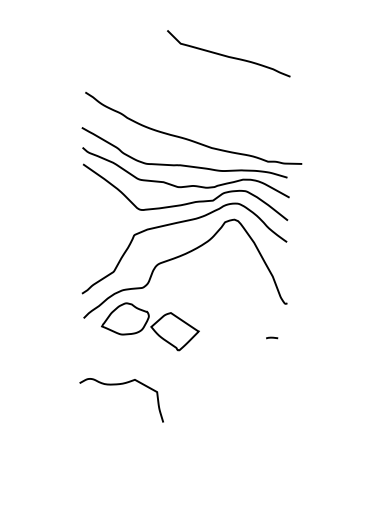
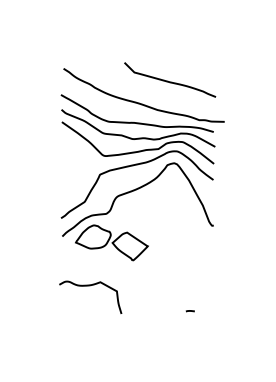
curve: (229, 55) -> (170, 81), moved
line: (270, 338) -> (189, 311), moved

